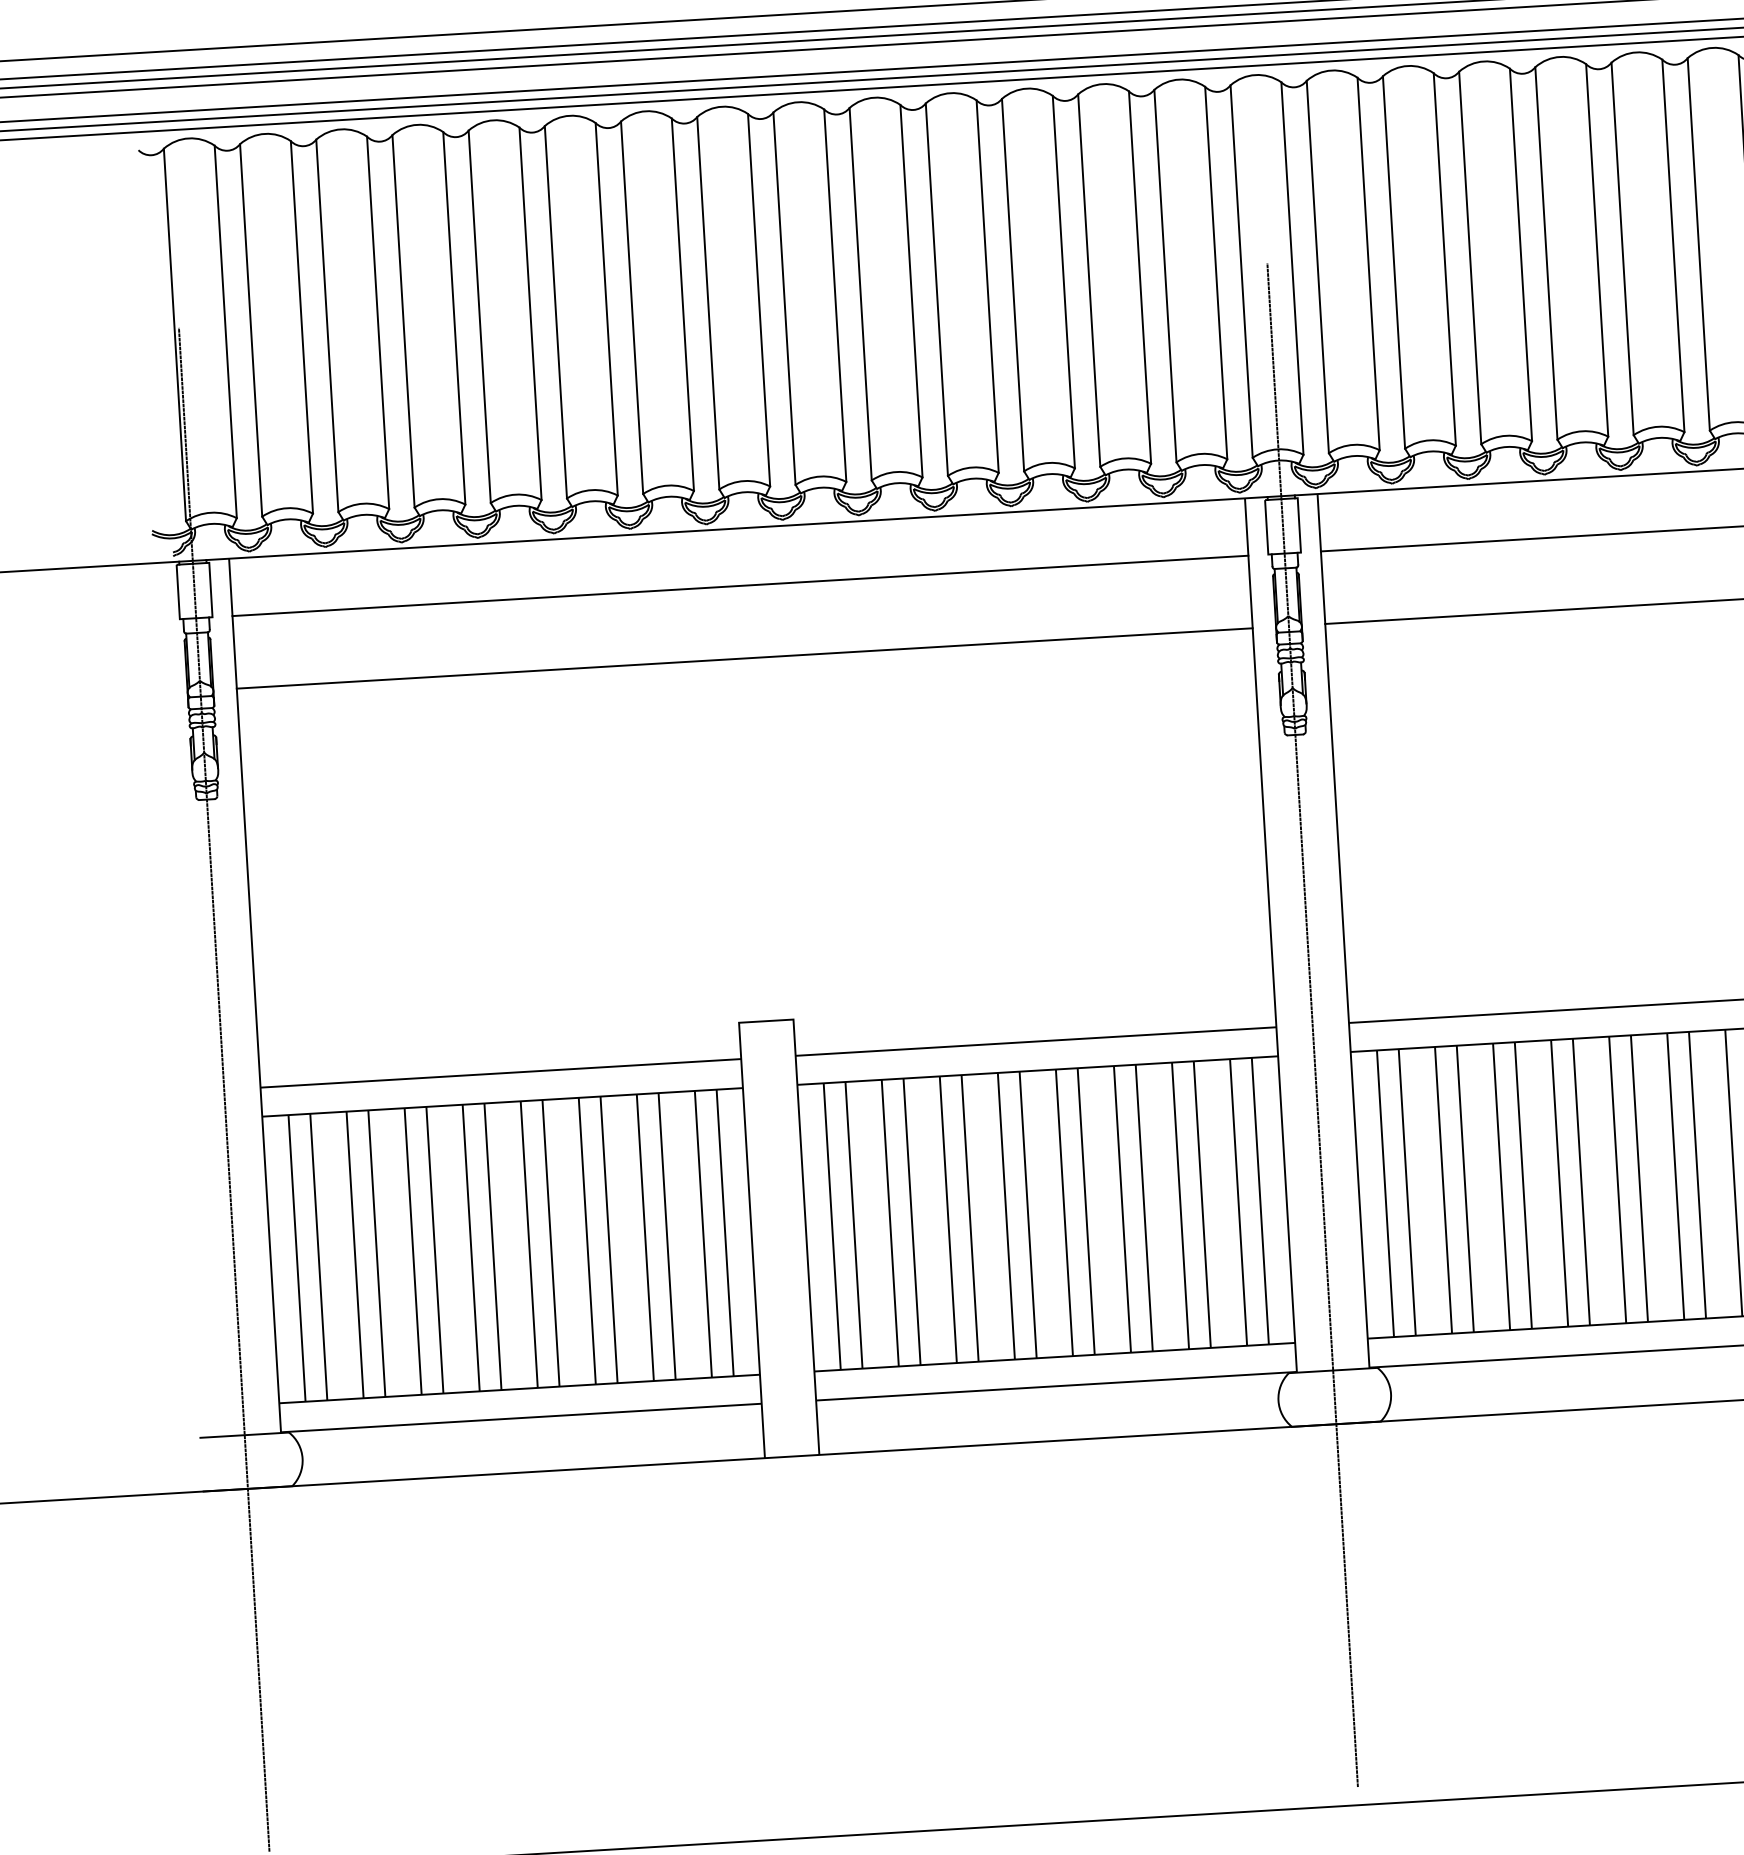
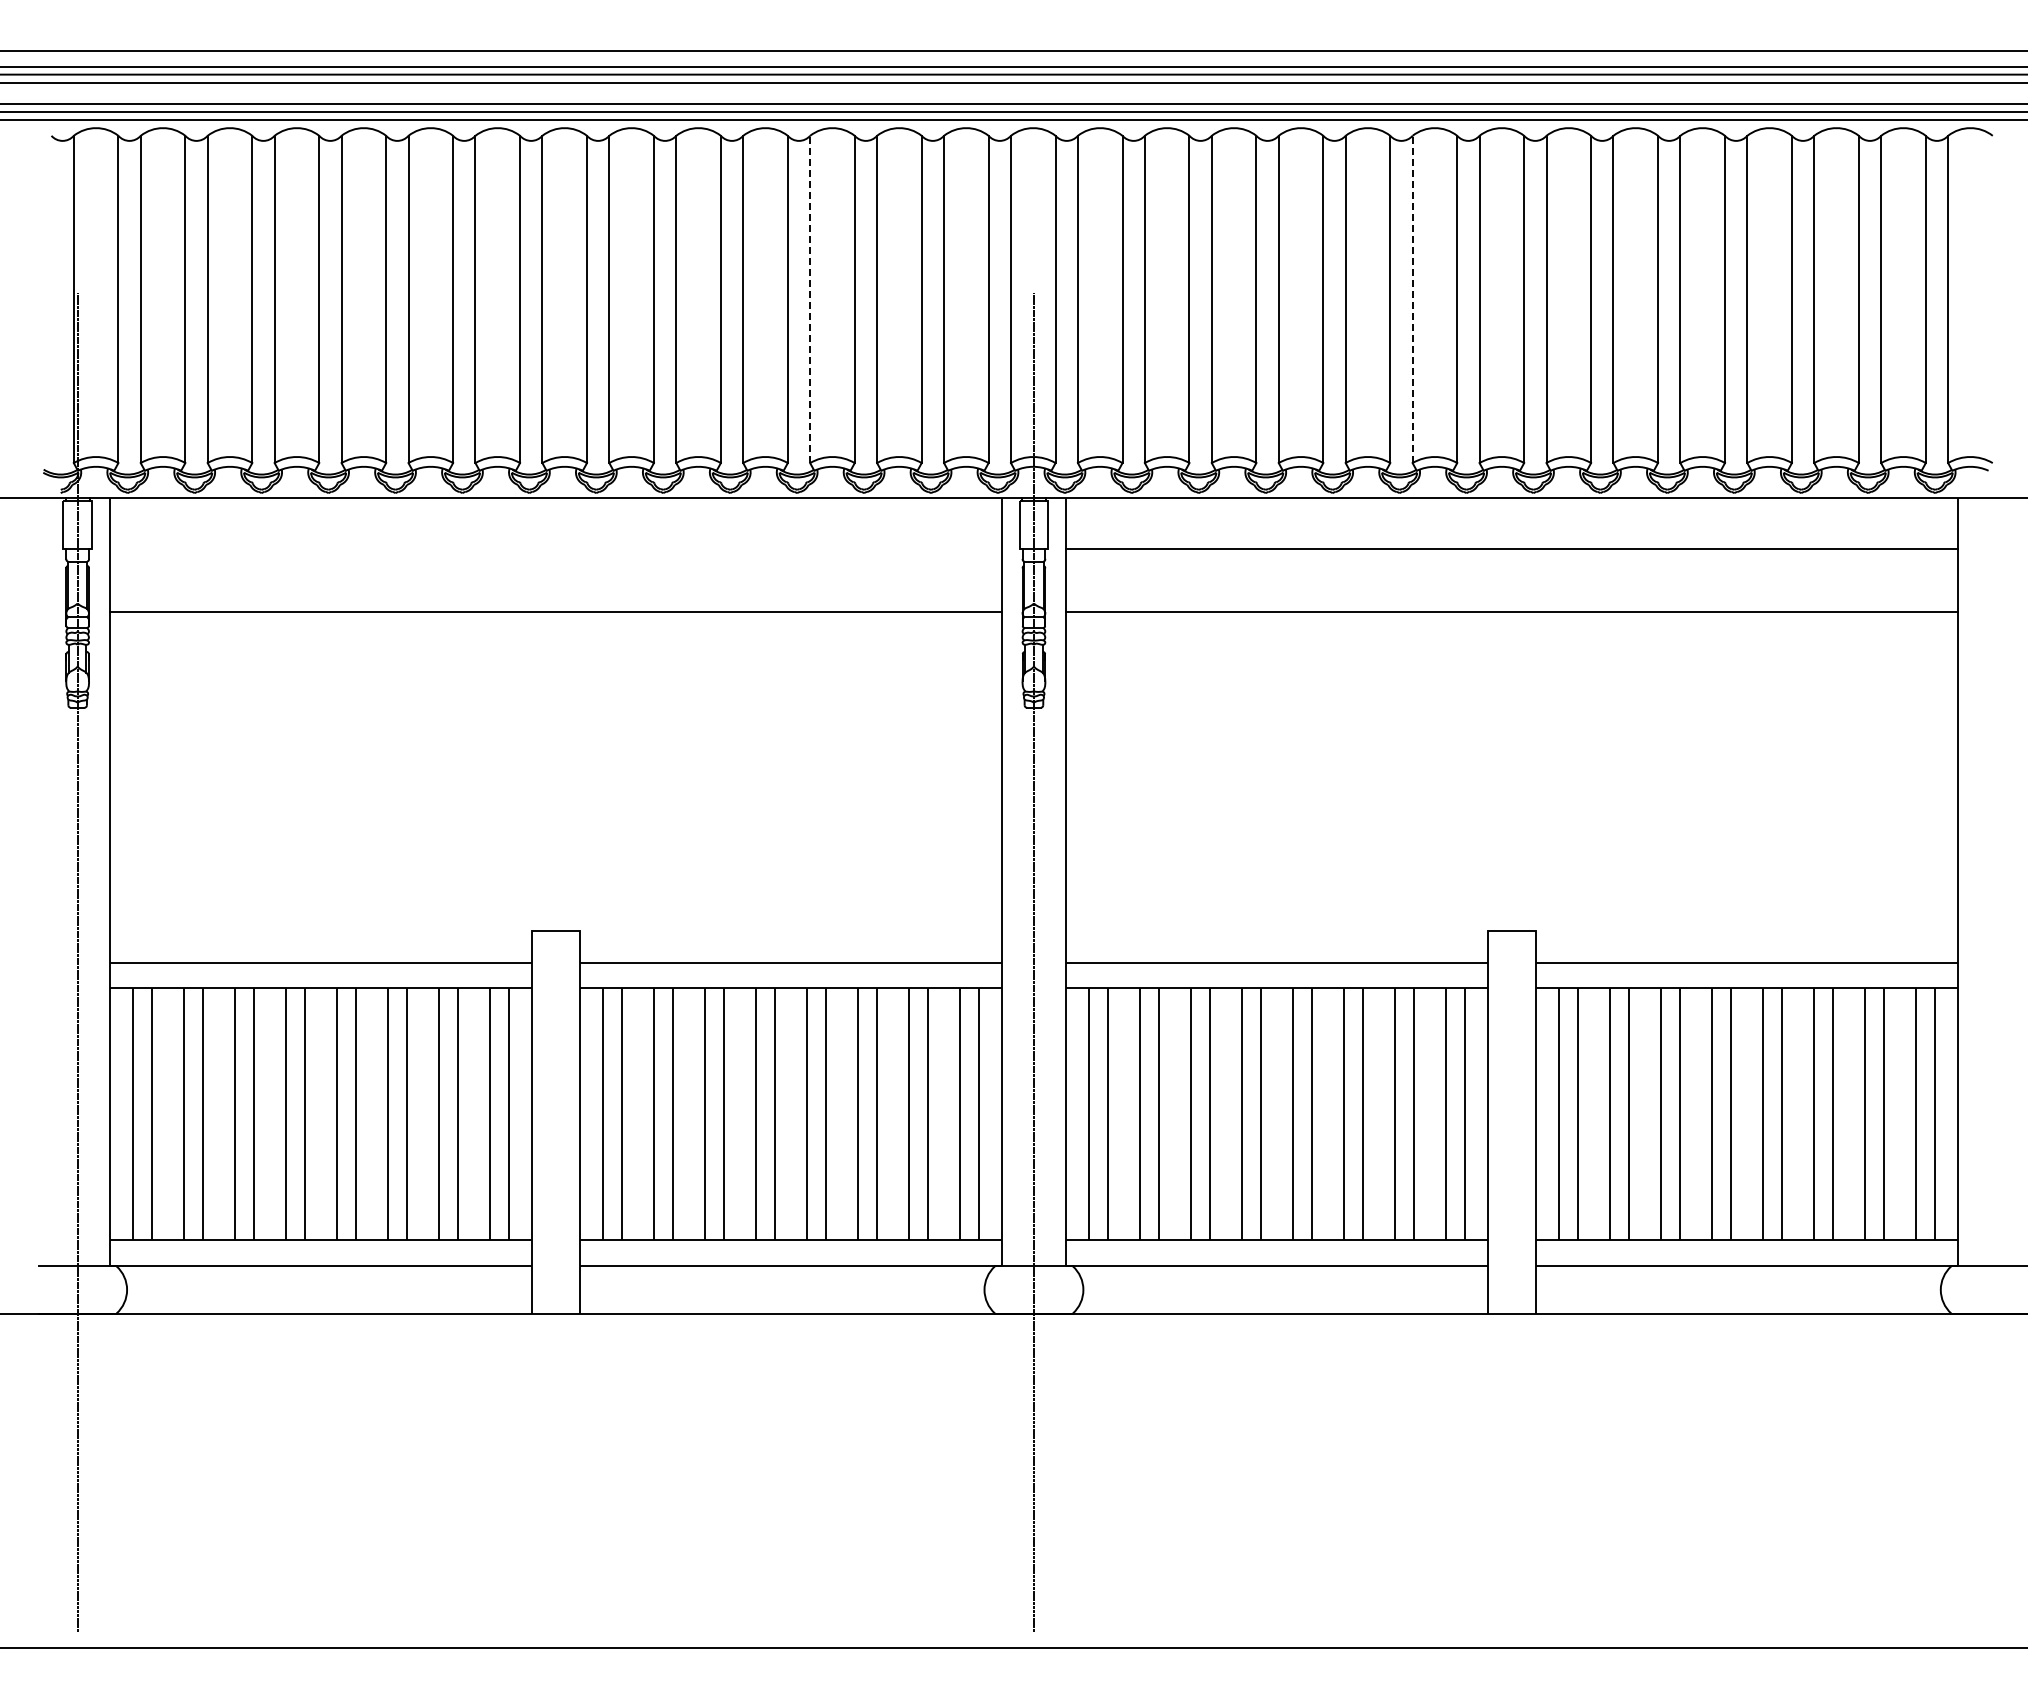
line: (1698, 244) -> (1412, 299), solid -> dashed
line: (1013, 285) -> (810, 299), solid -> dashed
line: (740, 585) -> (555, 548), removed

